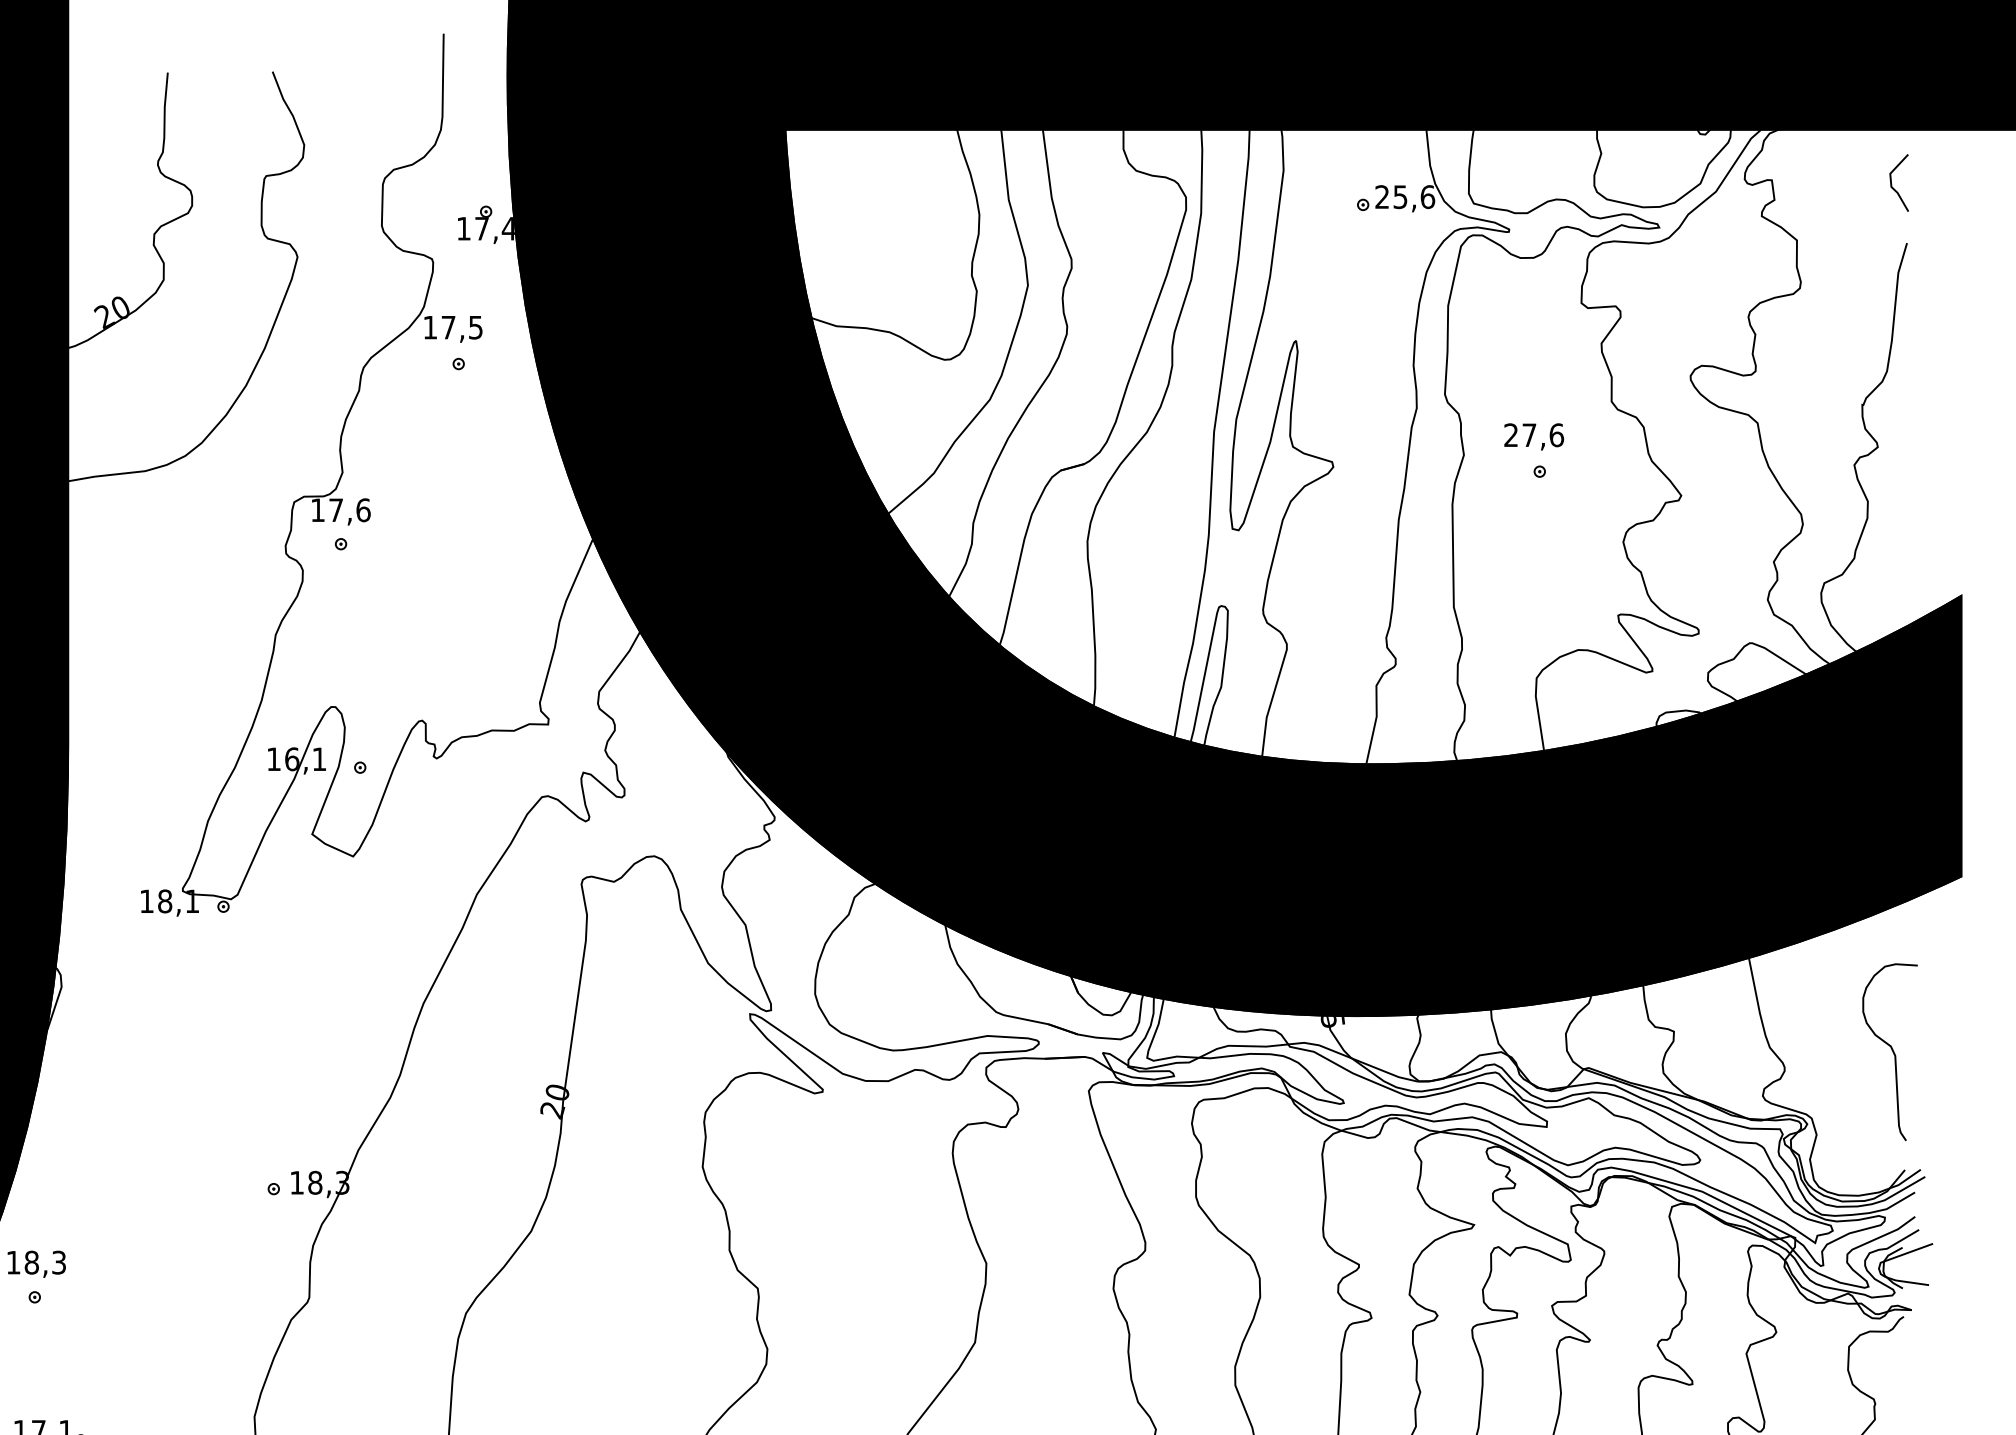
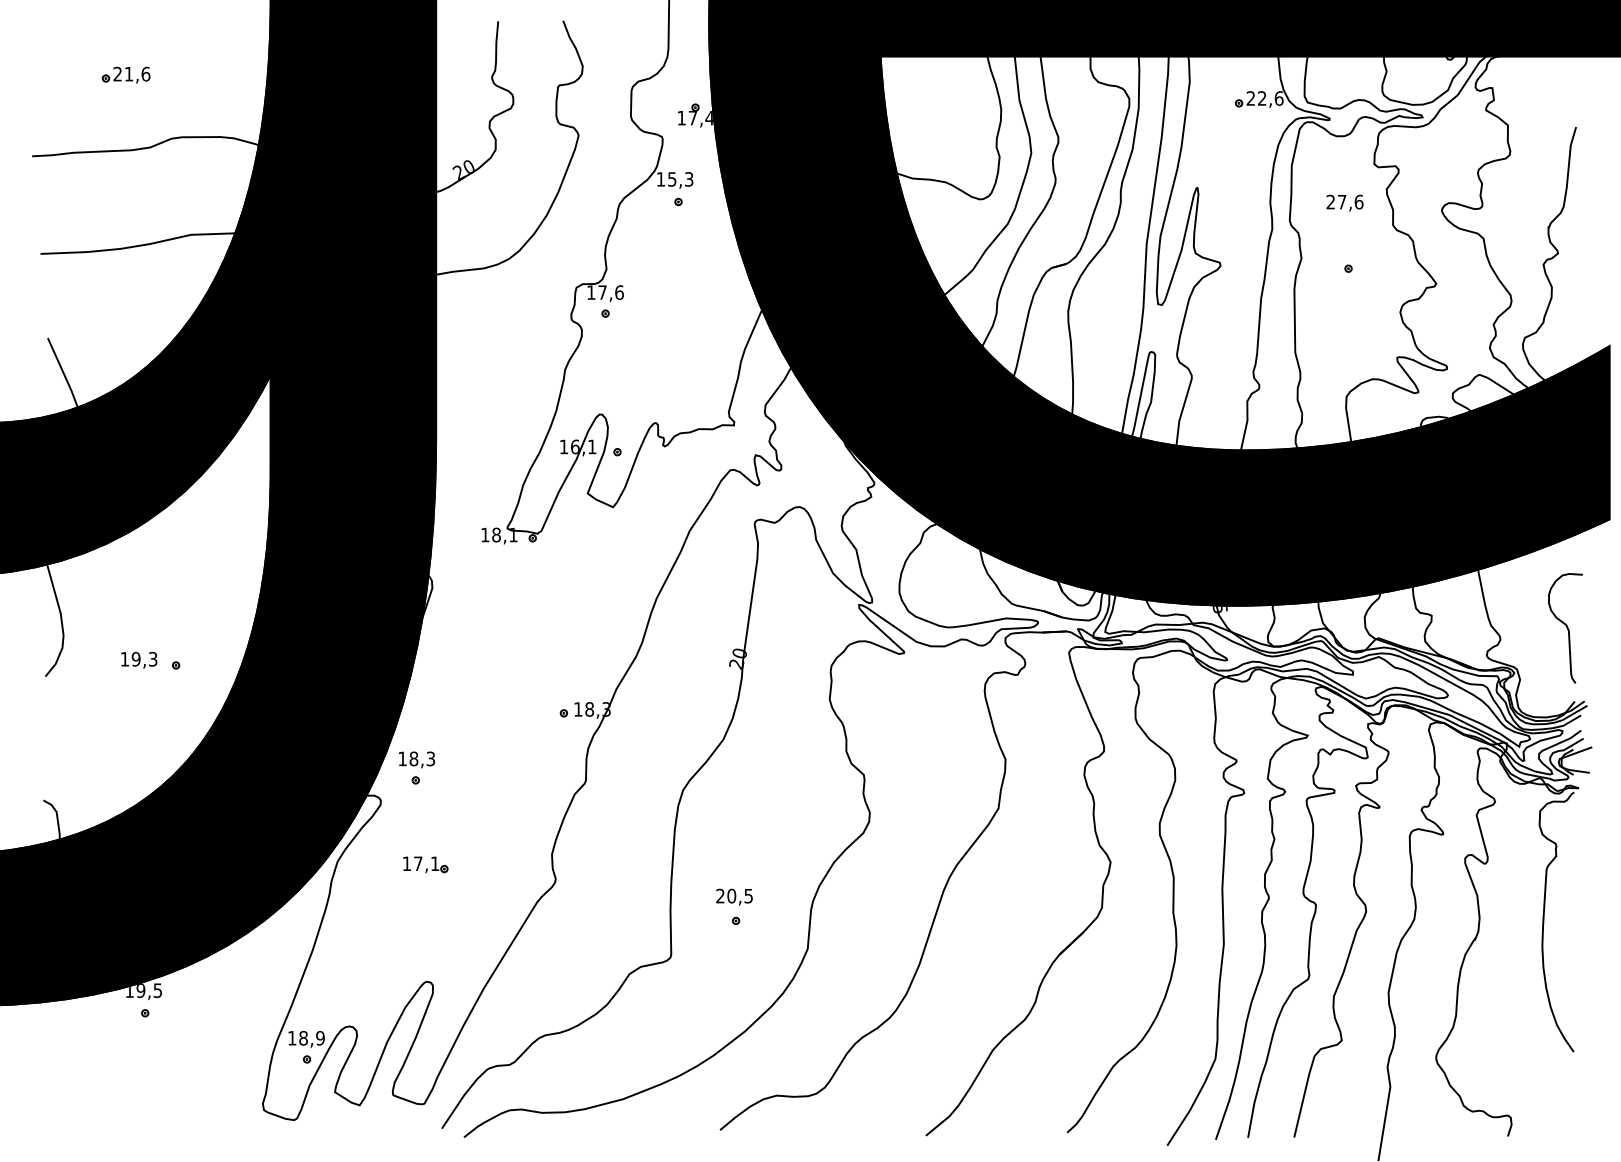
line: (1893, 182) -> (1567, 89), removed
text: (1400, 197) -> (1262, 98), 25,6 -> 22,6
text: (461, 327) -> (680, 179), 17,5 -> 15,3
text: (1533, 435) -> (1344, 202), moved

